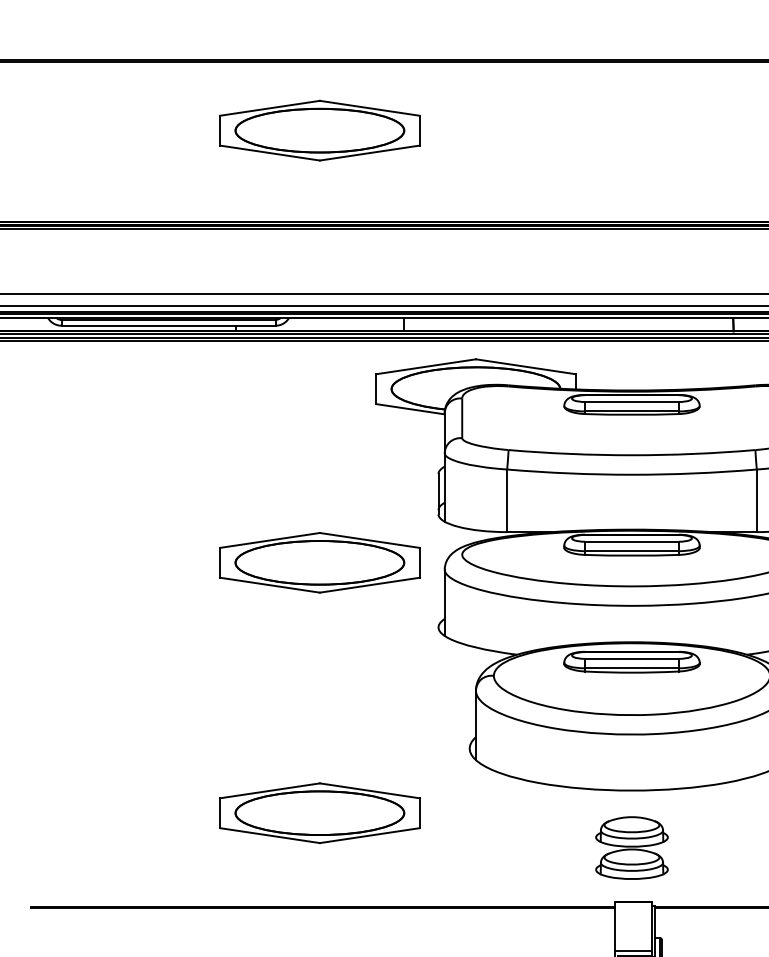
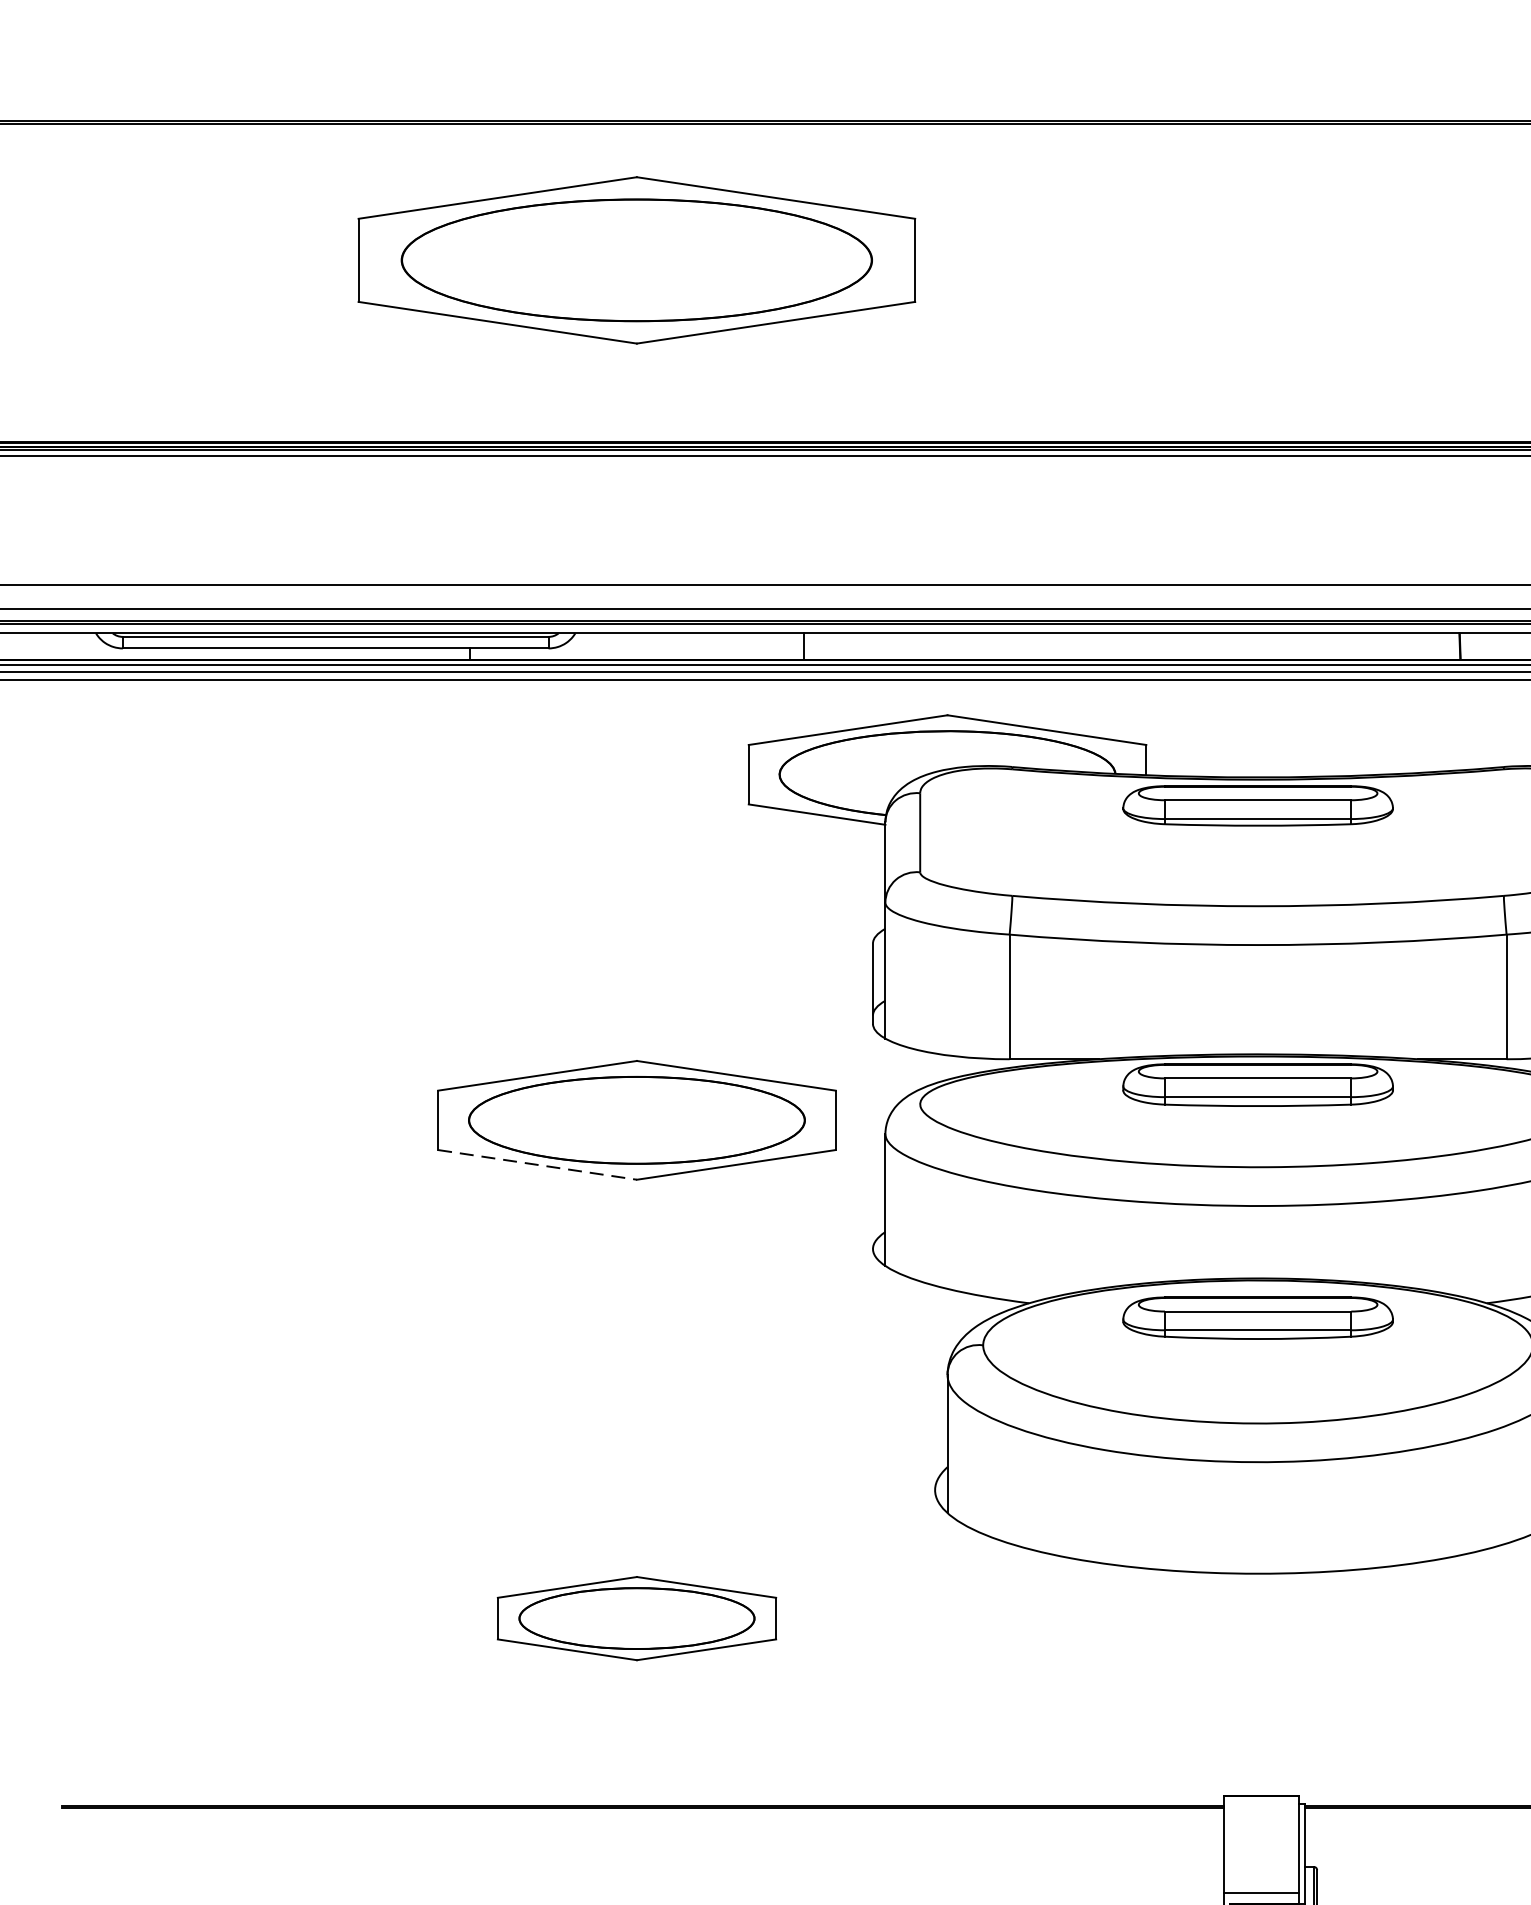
part: (319, 130) -> (636, 259), size x1.4
line: (270, 585) -> (538, 1165), solid -> dashed
part: (319, 812) -> (636, 1617), size x0.7
part: (631, 847) -> (1257, 1686), removed

